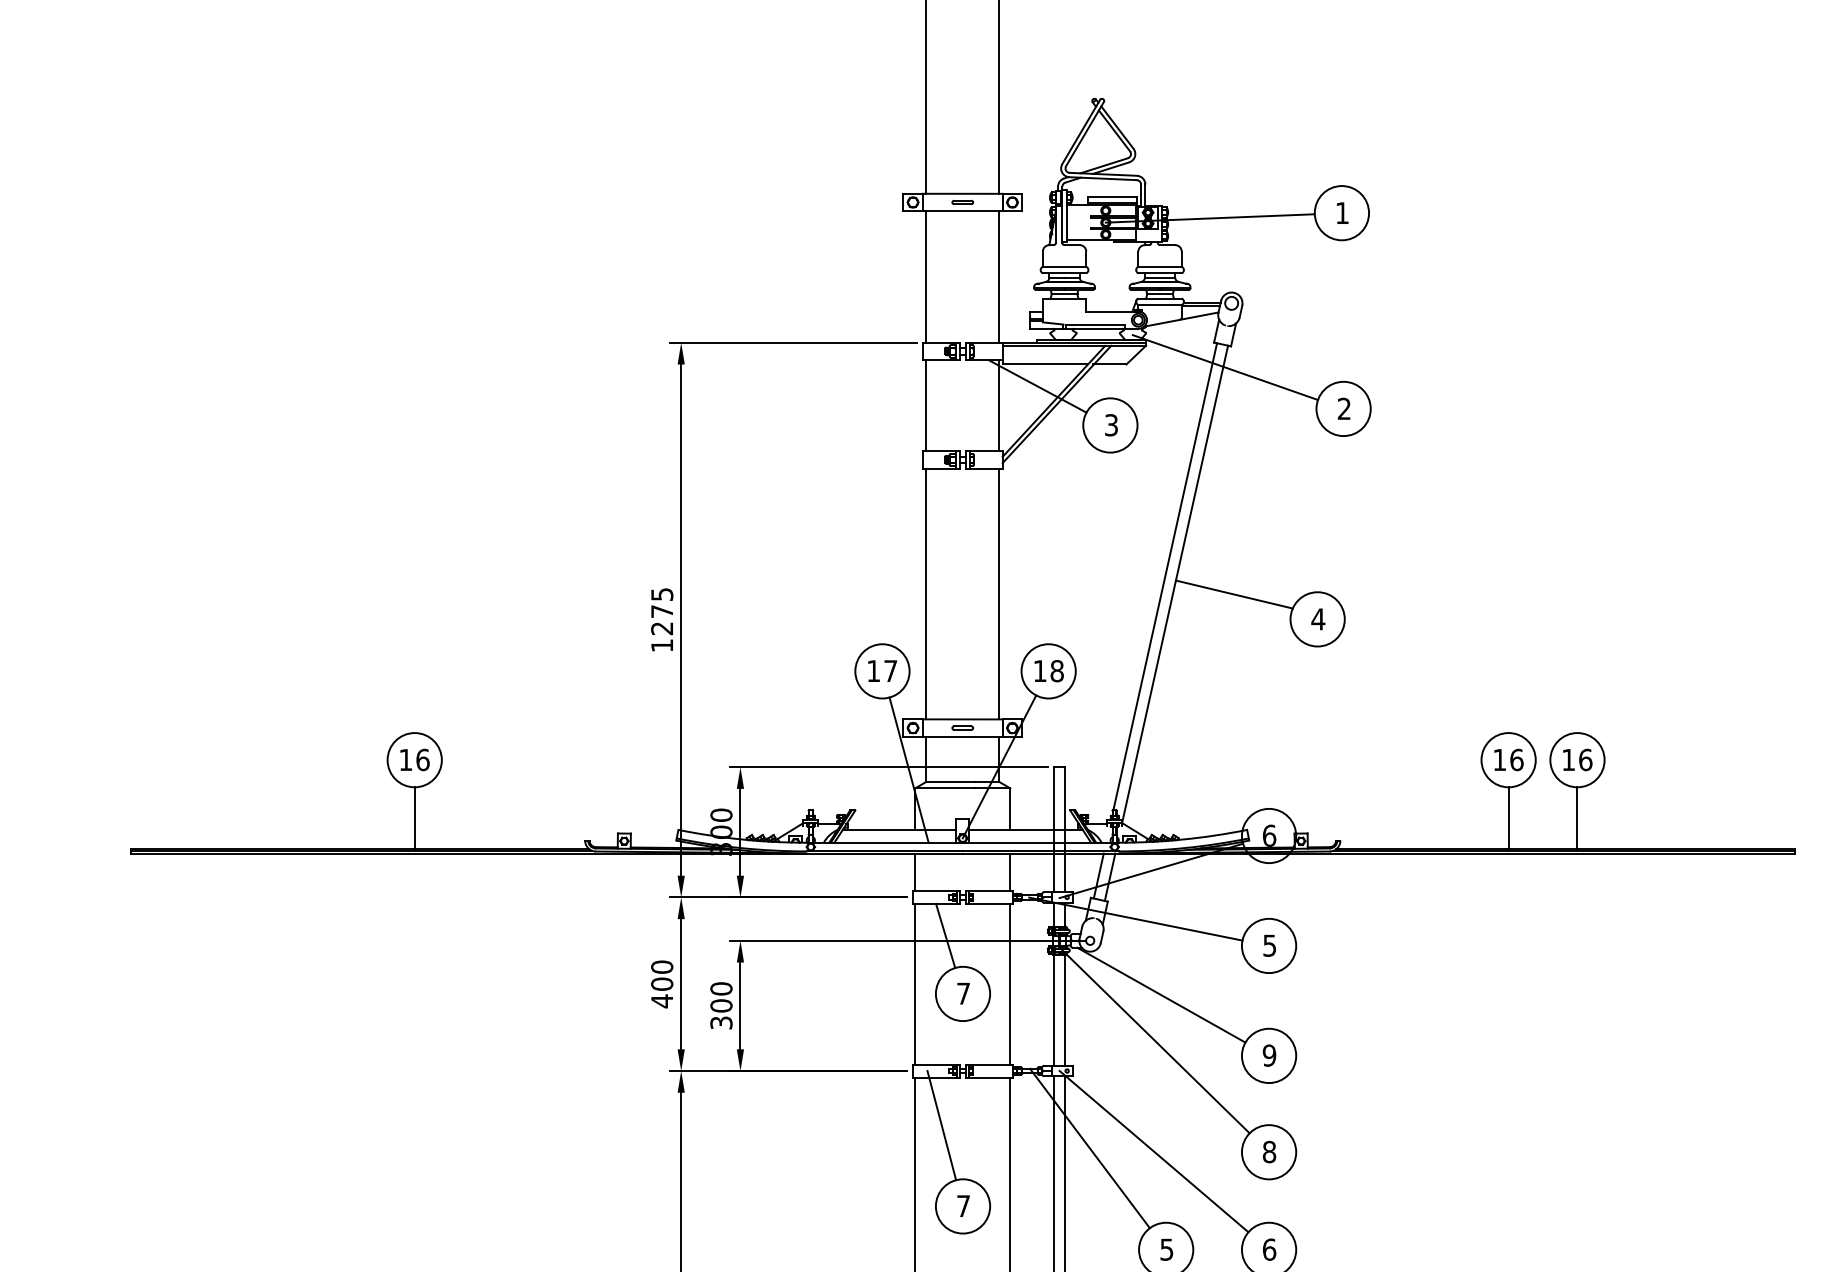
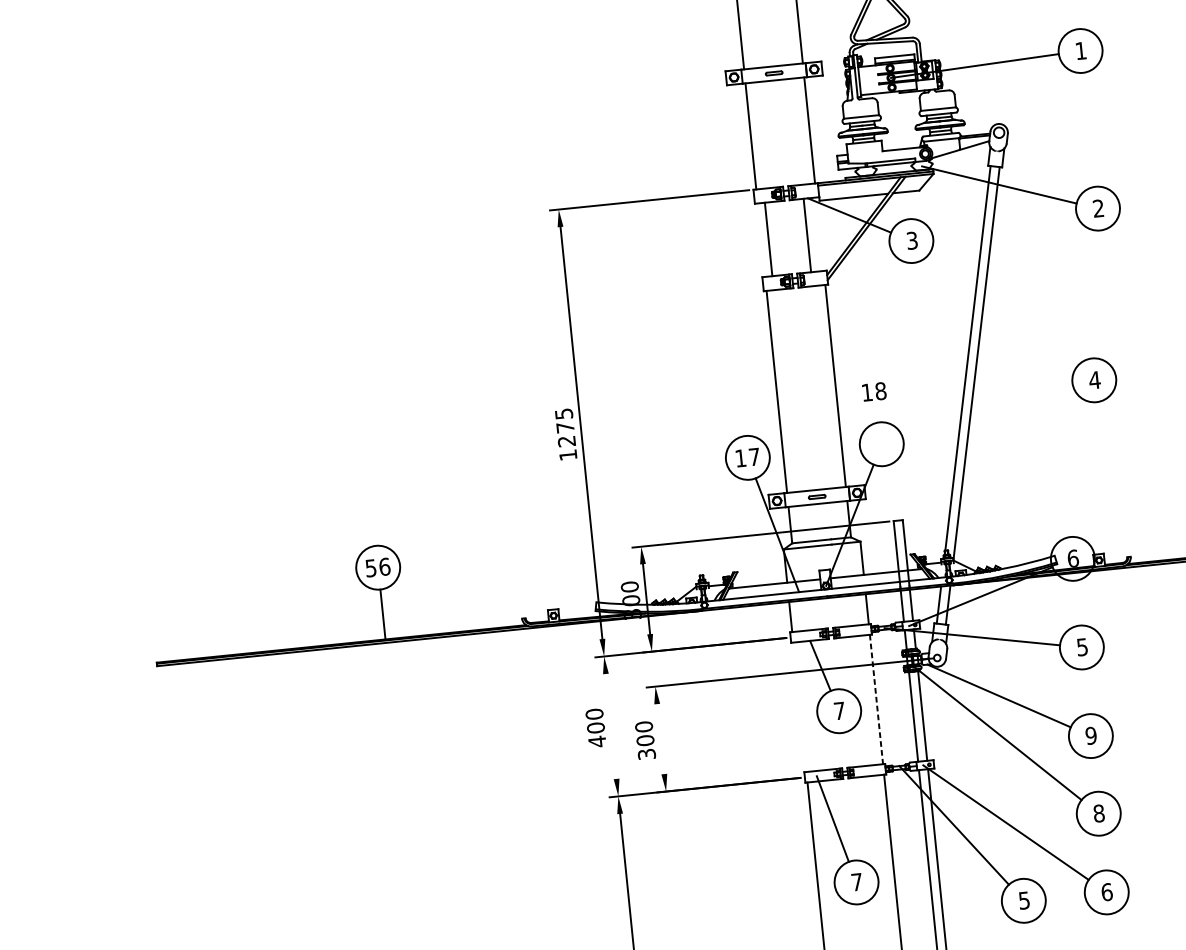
line: (926, 405) -> (807, 235), moved
line: (999, 405) -> (768, 239), moved
line: (1233, 594) -> (1024, 367), removed
text: (1048, 671) -> (873, 392), moved
text: (405, 760) -> (370, 568), 16 -> 56
line: (915, 983) -> (800, 706), removed
line: (681, 984) -> (611, 726), removed
line: (1010, 984) -> (876, 699), solid -> dashed
line: (740, 1005) -> (660, 738), removed

